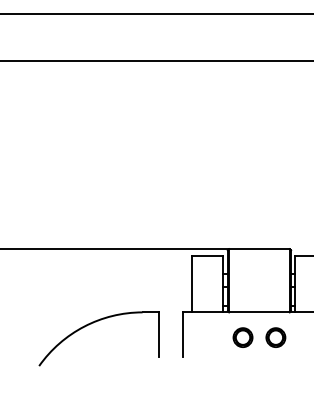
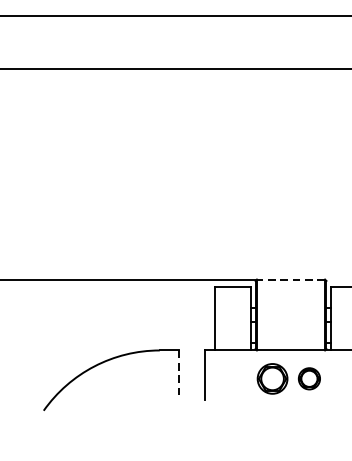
line: (258, 249) -> (289, 279), solid -> dashed
line: (159, 335) -> (178, 376), solid -> dashed
part: (242, 337) -> (271, 378), size x1.4

